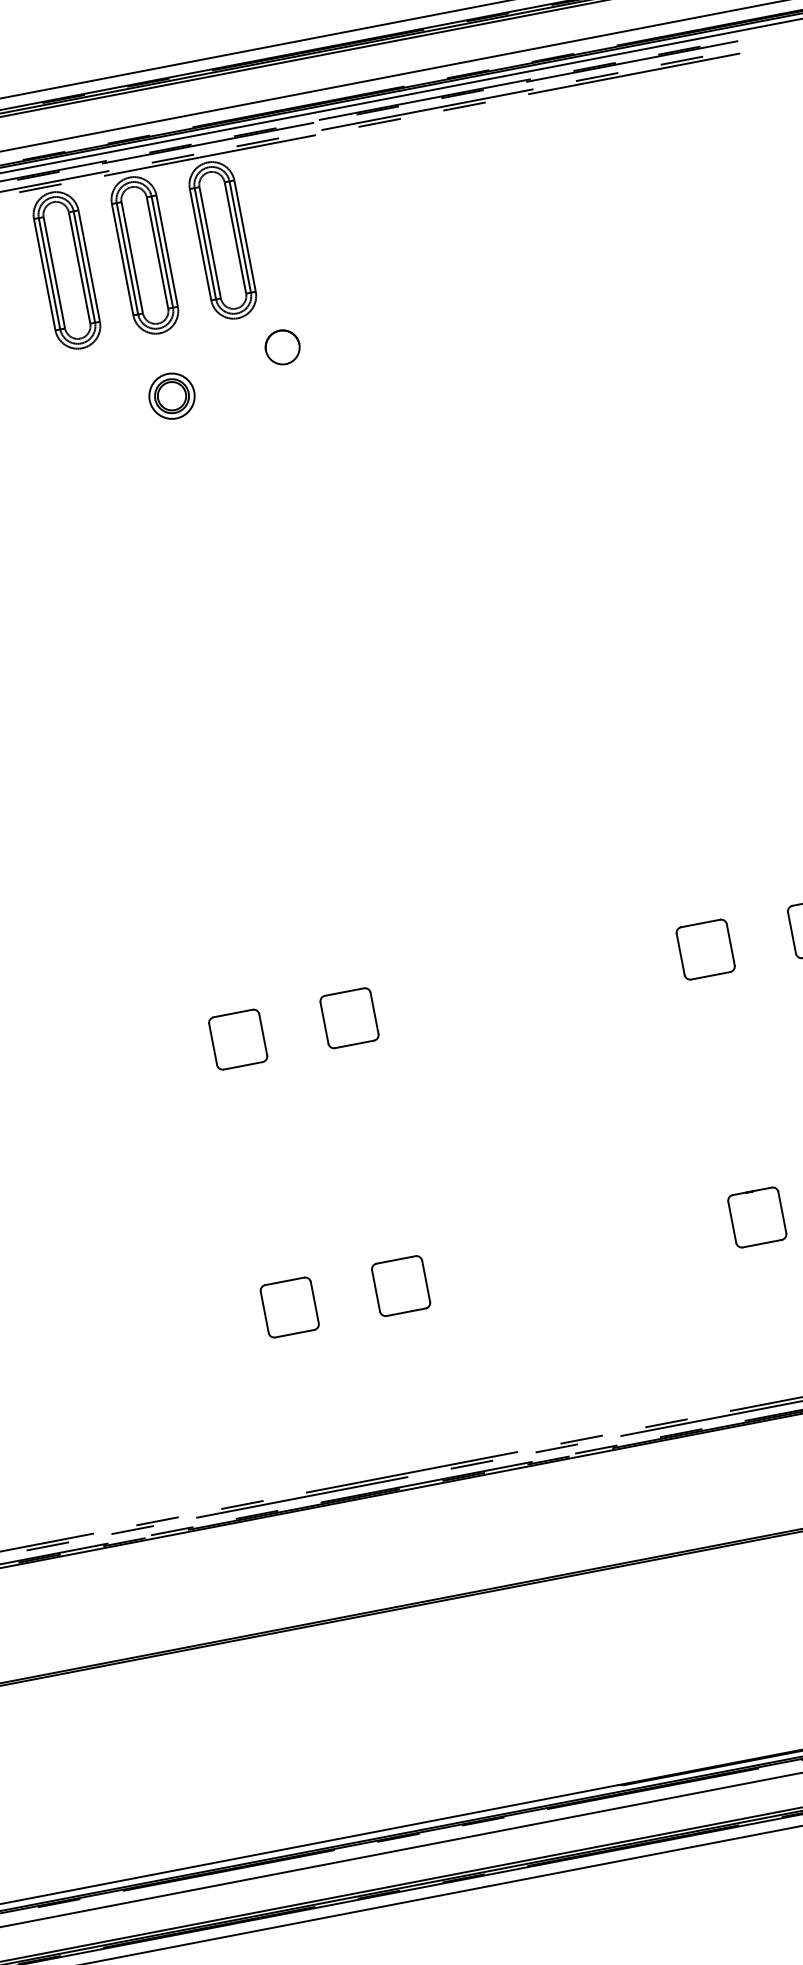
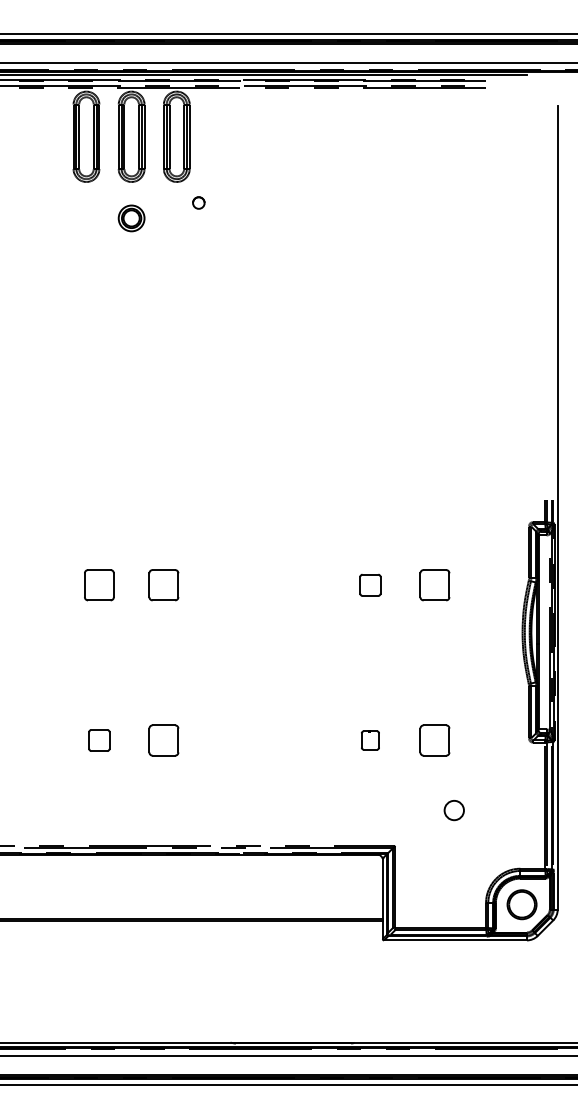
circle: (282, 346) -> (198, 202), size x0.6
part: (705, 950) -> (370, 585), size x0.7
part: (757, 1217) -> (370, 740), size x0.6
part: (289, 1307) -> (99, 740), size x0.7

